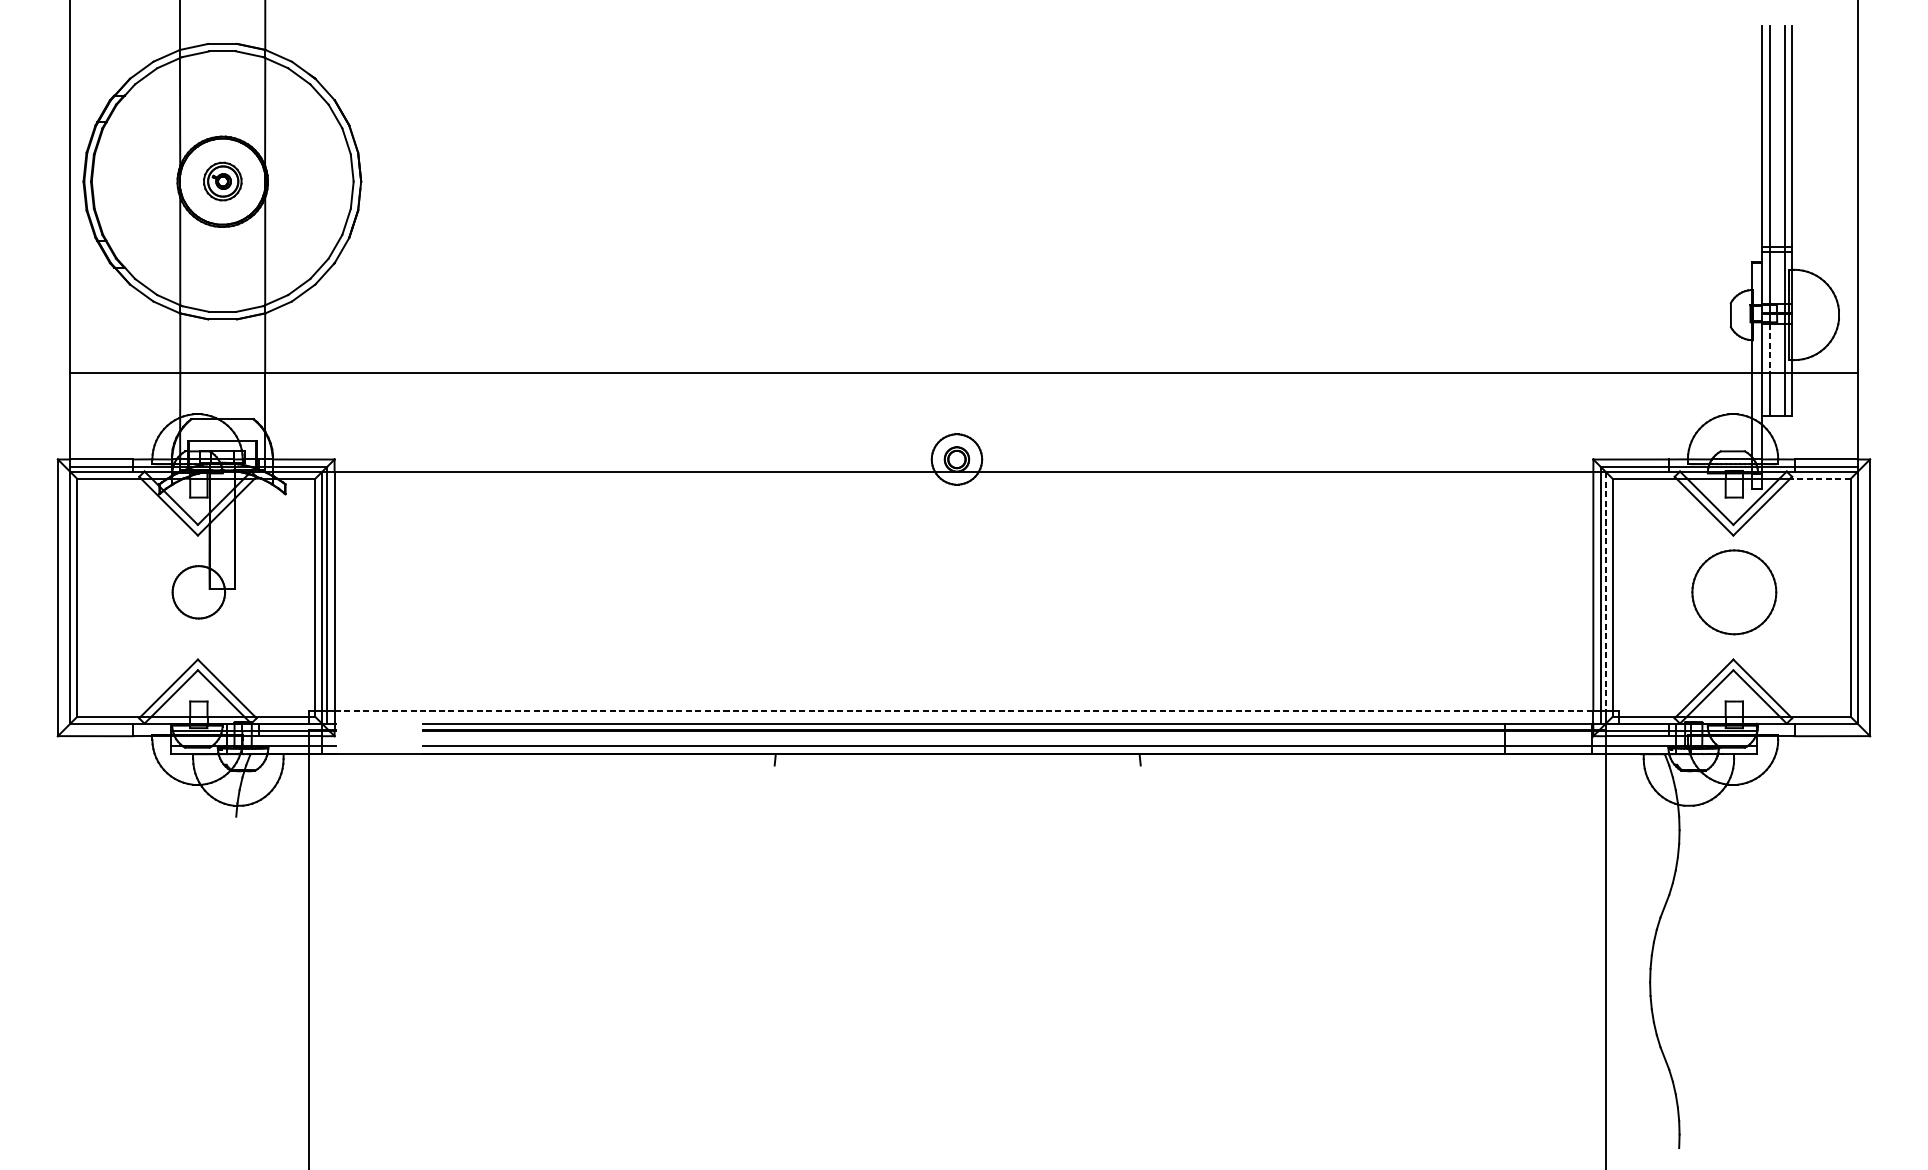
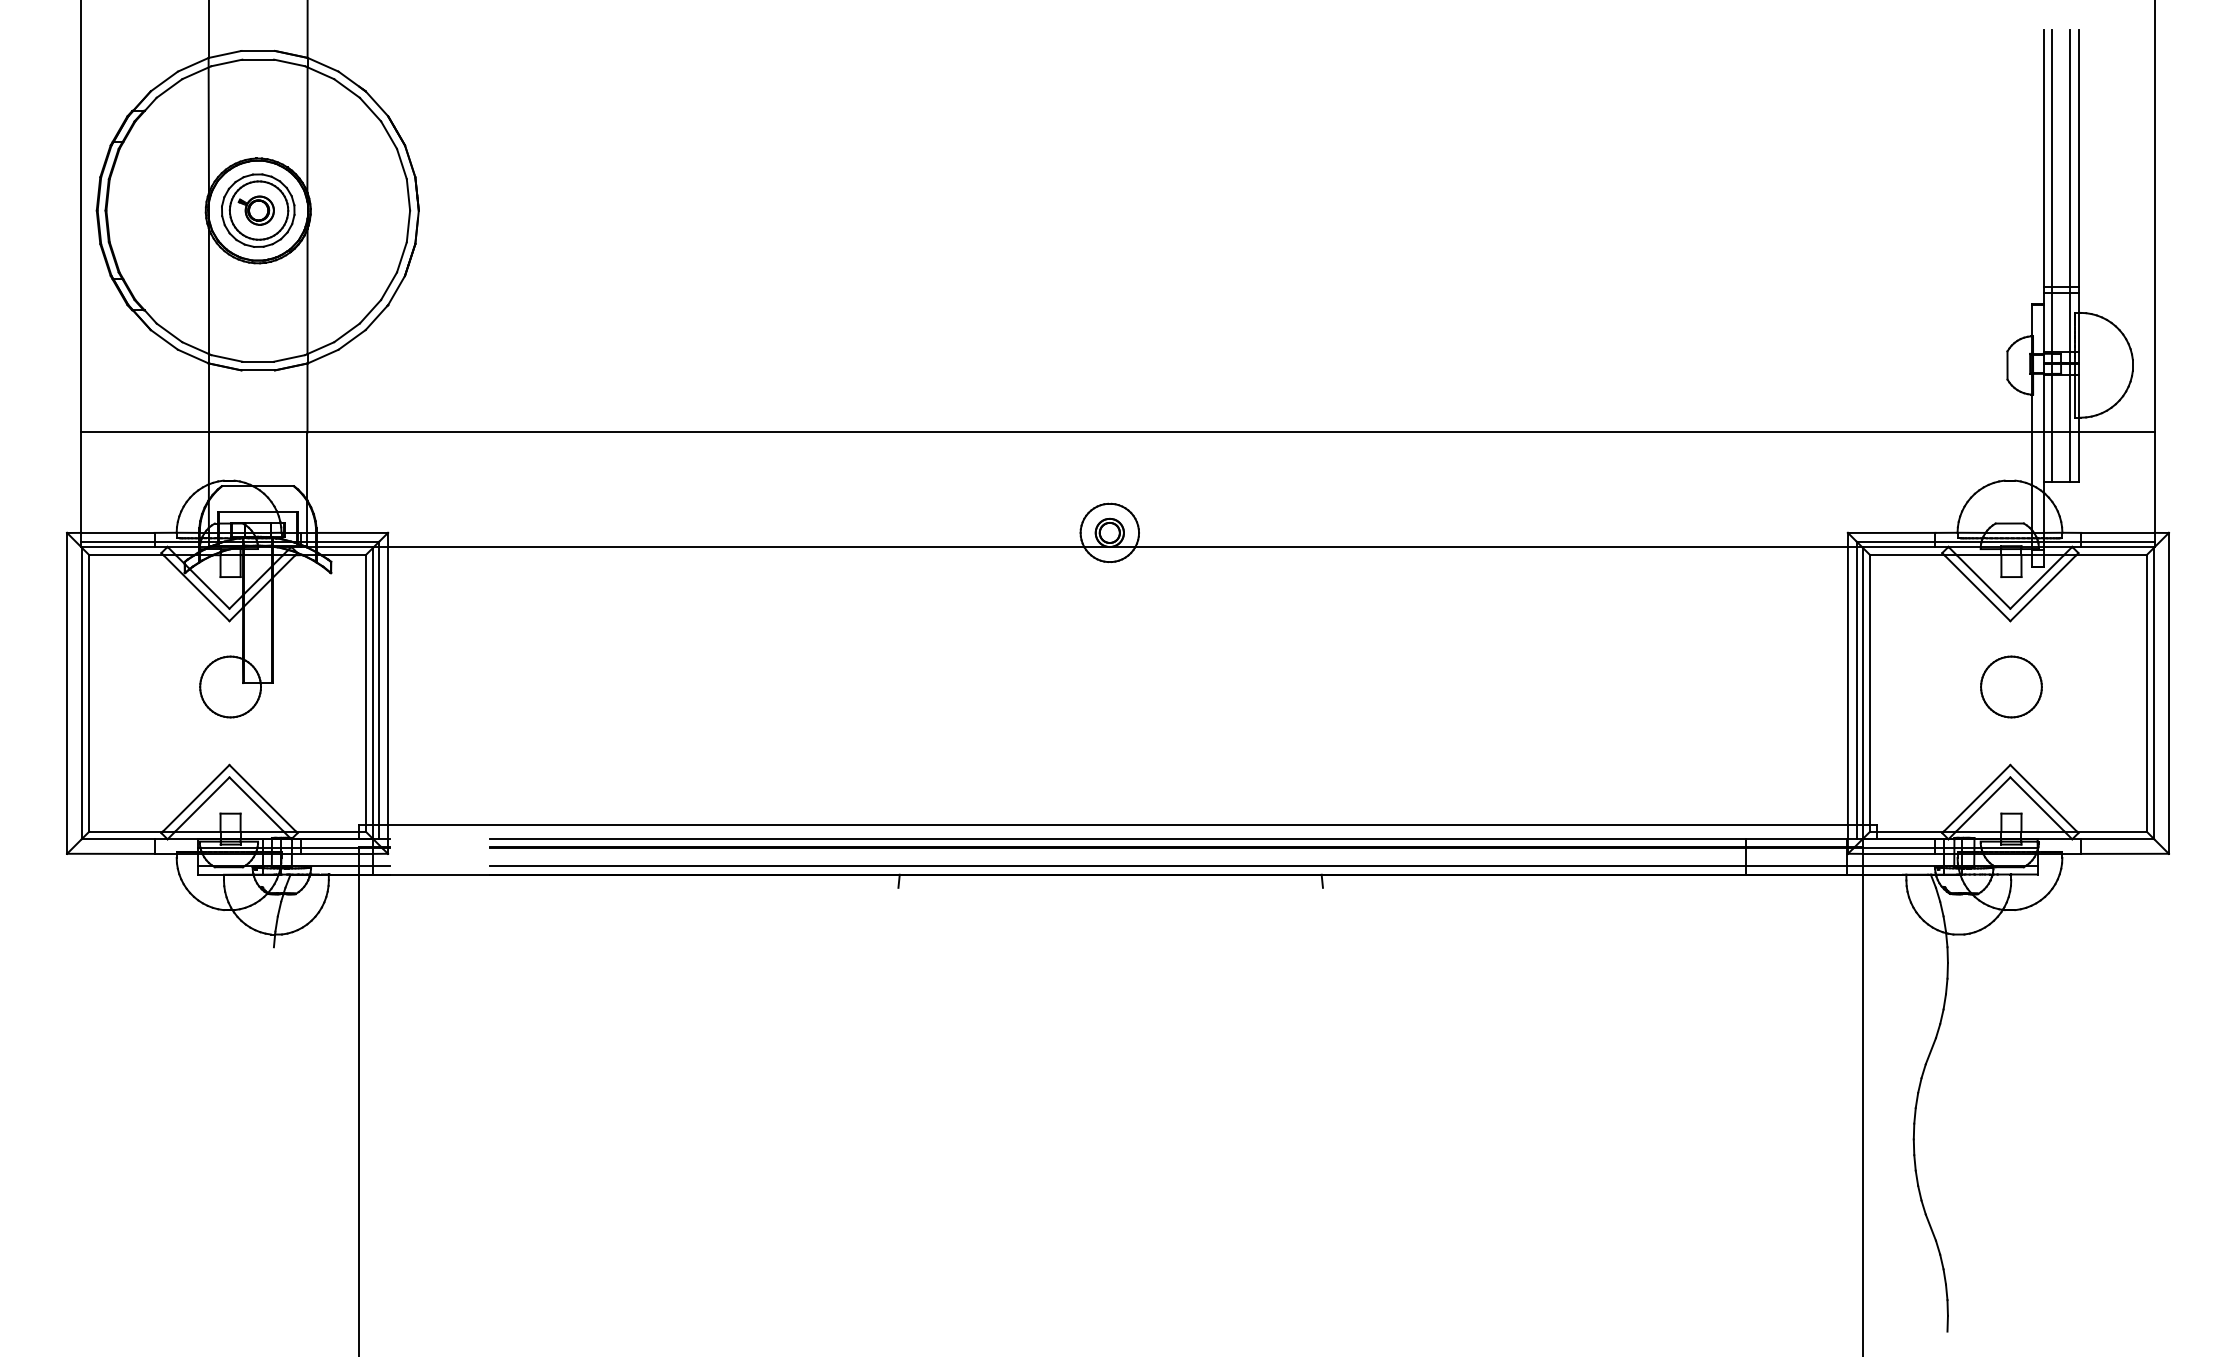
part: (222, 181) -> (258, 210), size x1.67
line: (1769, 348) -> (2052, 404), dashed -> solid
line: (1819, 478) -> (2110, 555), dashed -> solid
line: (1605, 591) -> (1862, 686), dashed -> solid
part: (1734, 591) -> (2011, 686), size x0.62
line: (963, 710) -> (1117, 824), dashed -> solid

